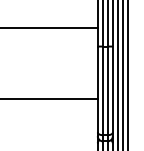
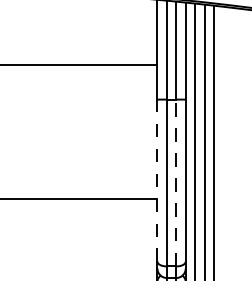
line: (97, 89) -> (156, 180), solid -> dashed
line: (107, 90) -> (175, 182), solid -> dashed

